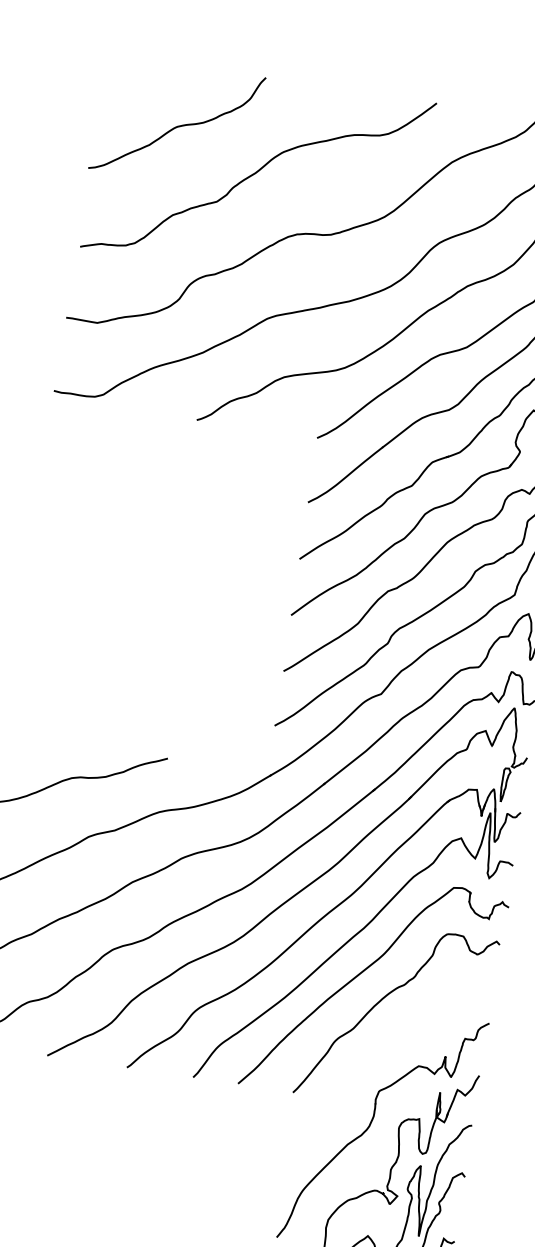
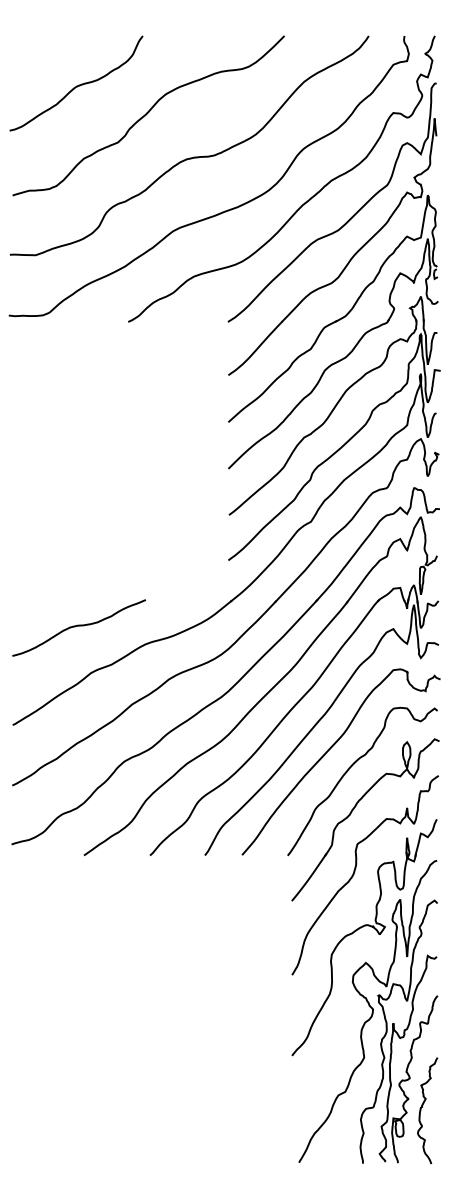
part: (378, 1052) -> (352, 812), added

